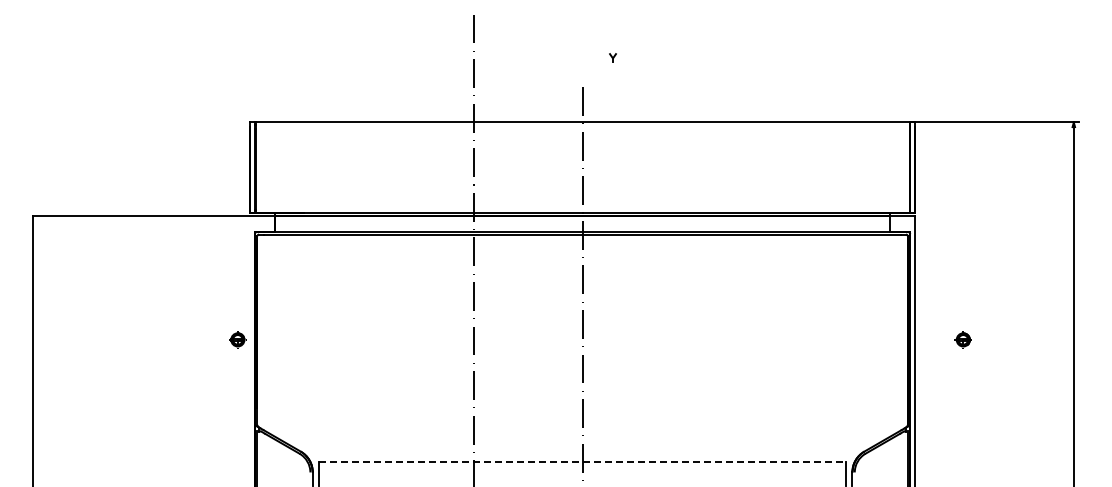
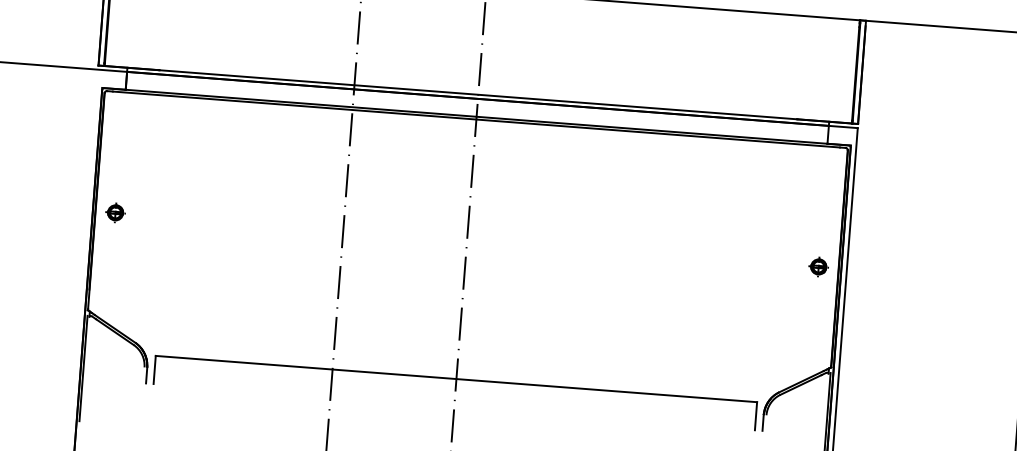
part: (237, 339) -> (115, 212), moved
part: (962, 339) -> (817, 266), moved
line: (583, 461) -> (457, 378), dashed -> solid

